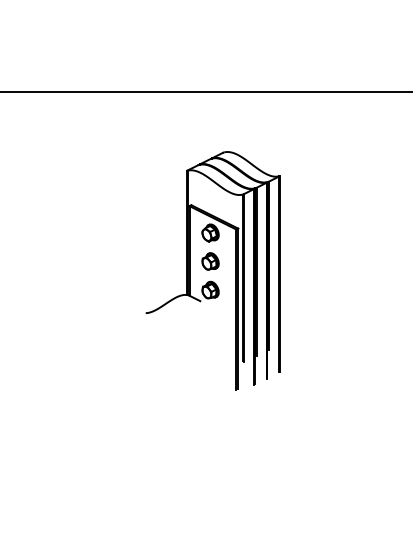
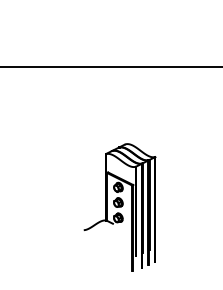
part: (212, 270) -> (119, 207), moved

